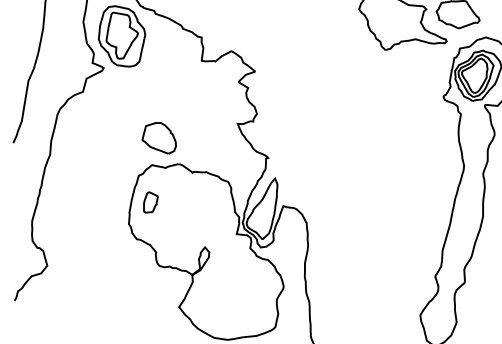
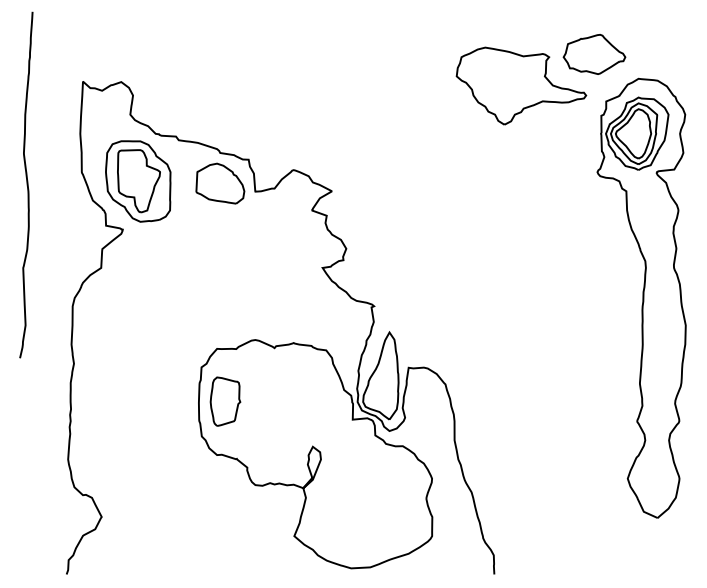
part: (160, 137) -> (220, 183), moved
part: (150, 203) -> (225, 401), size x1.67

